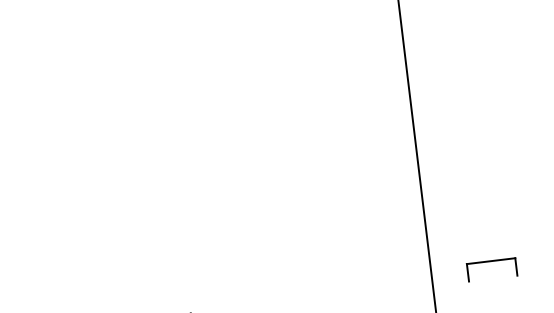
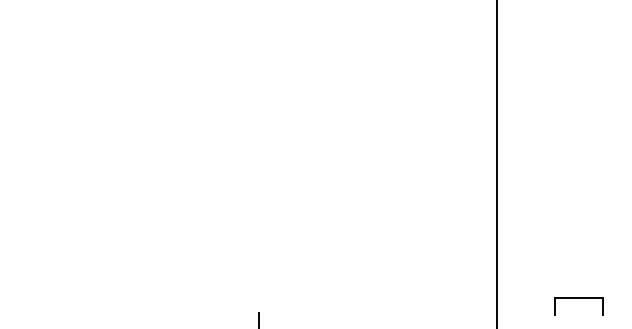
part: (490, 262) -> (578, 298), moved

